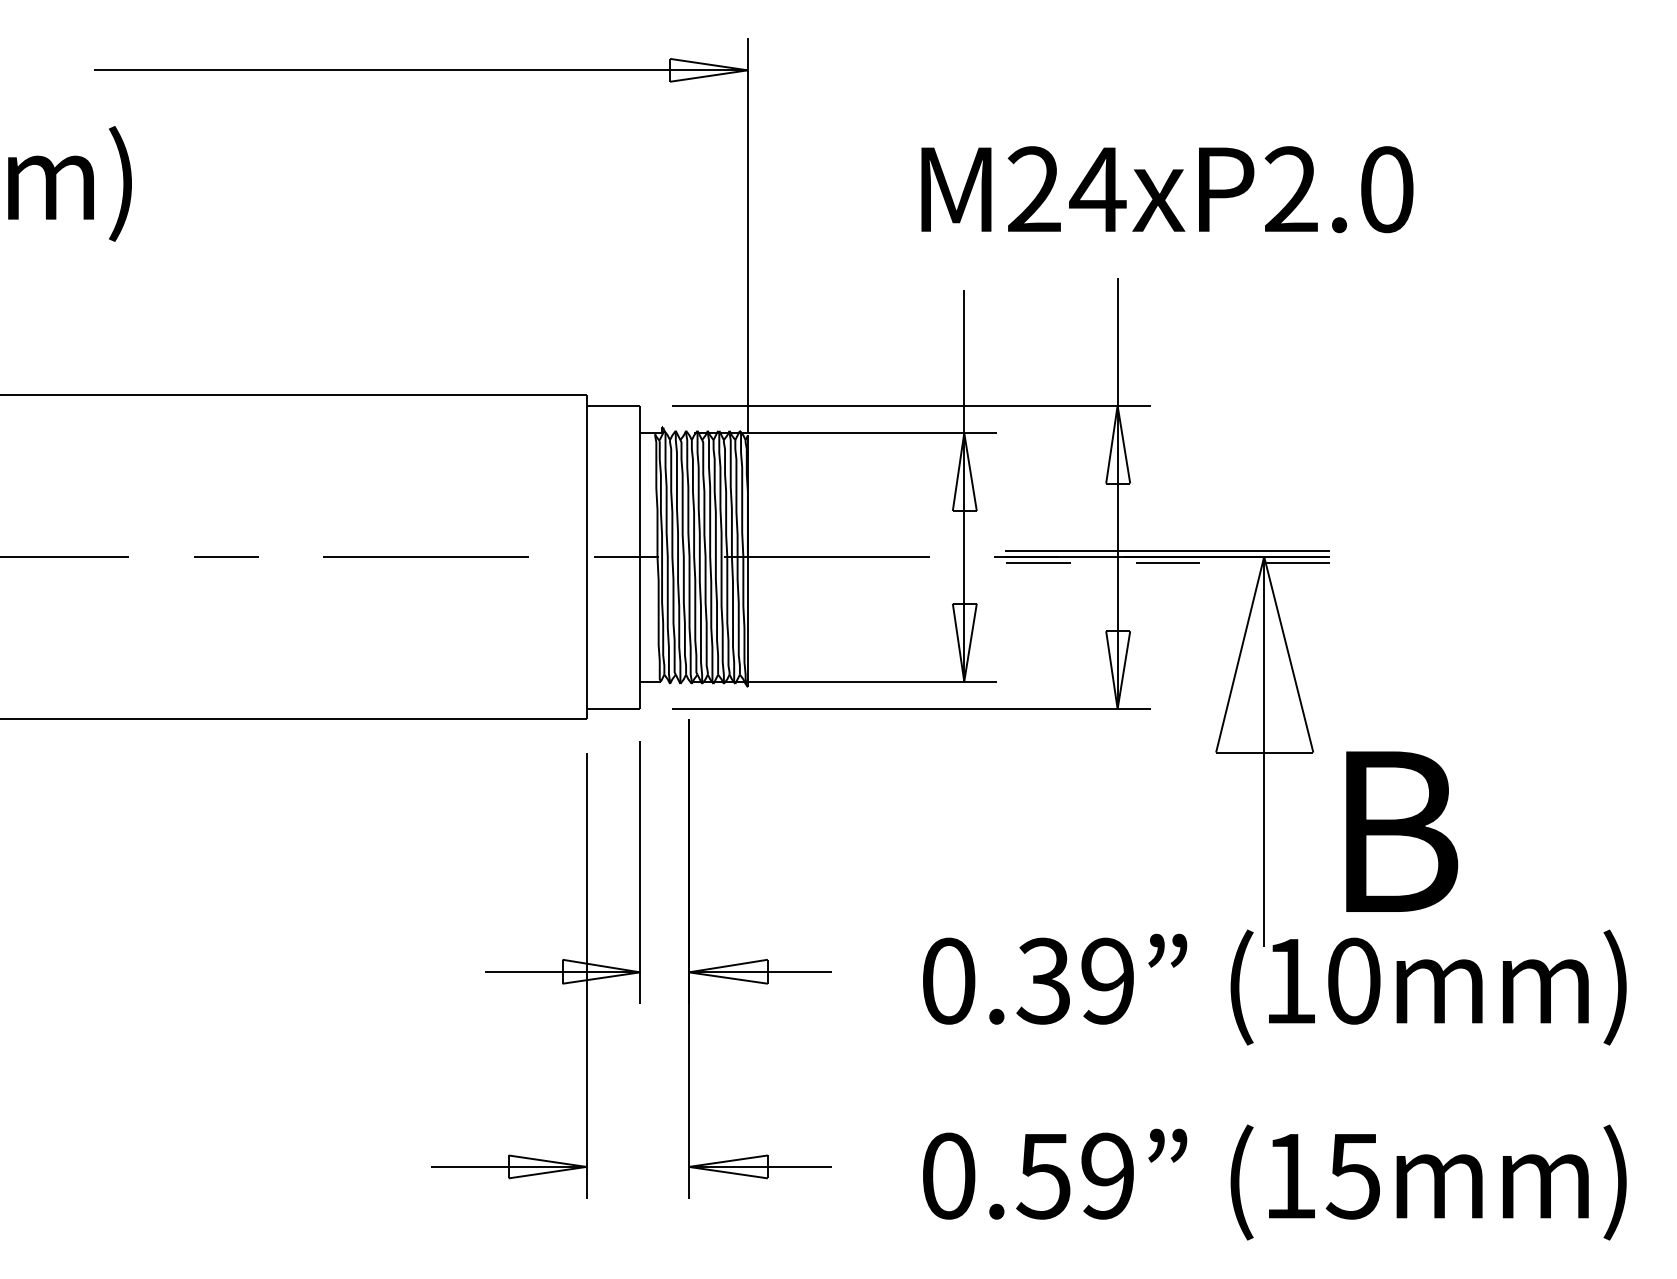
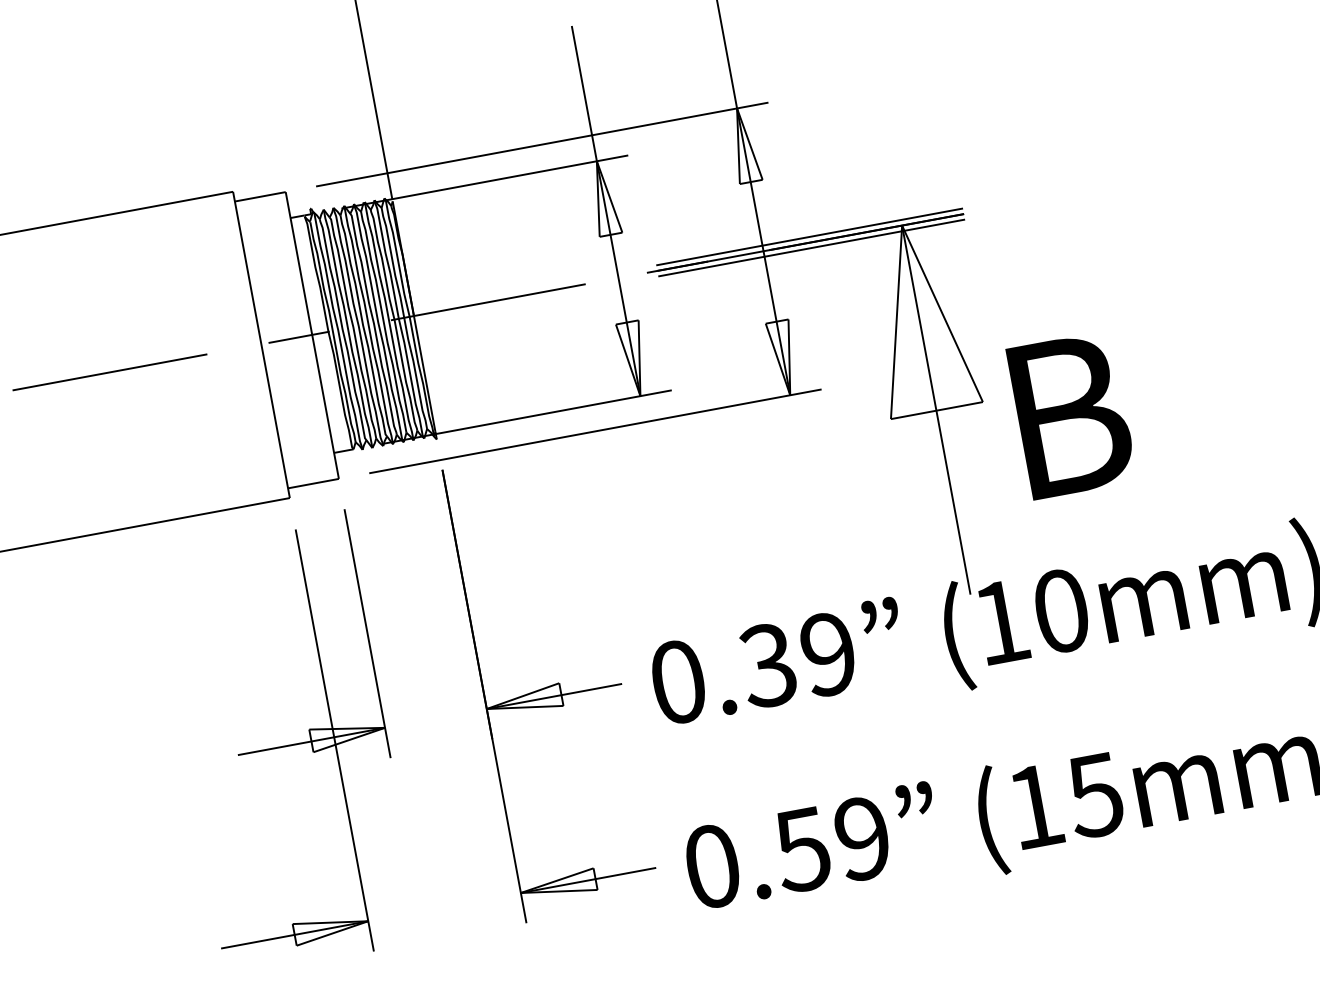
line: (1166, 562) -> (810, 248), dashed -> solid
text: (1402, 831) -> (1072, 414), moved
part: (759, 958) -> (551, 683), moved

